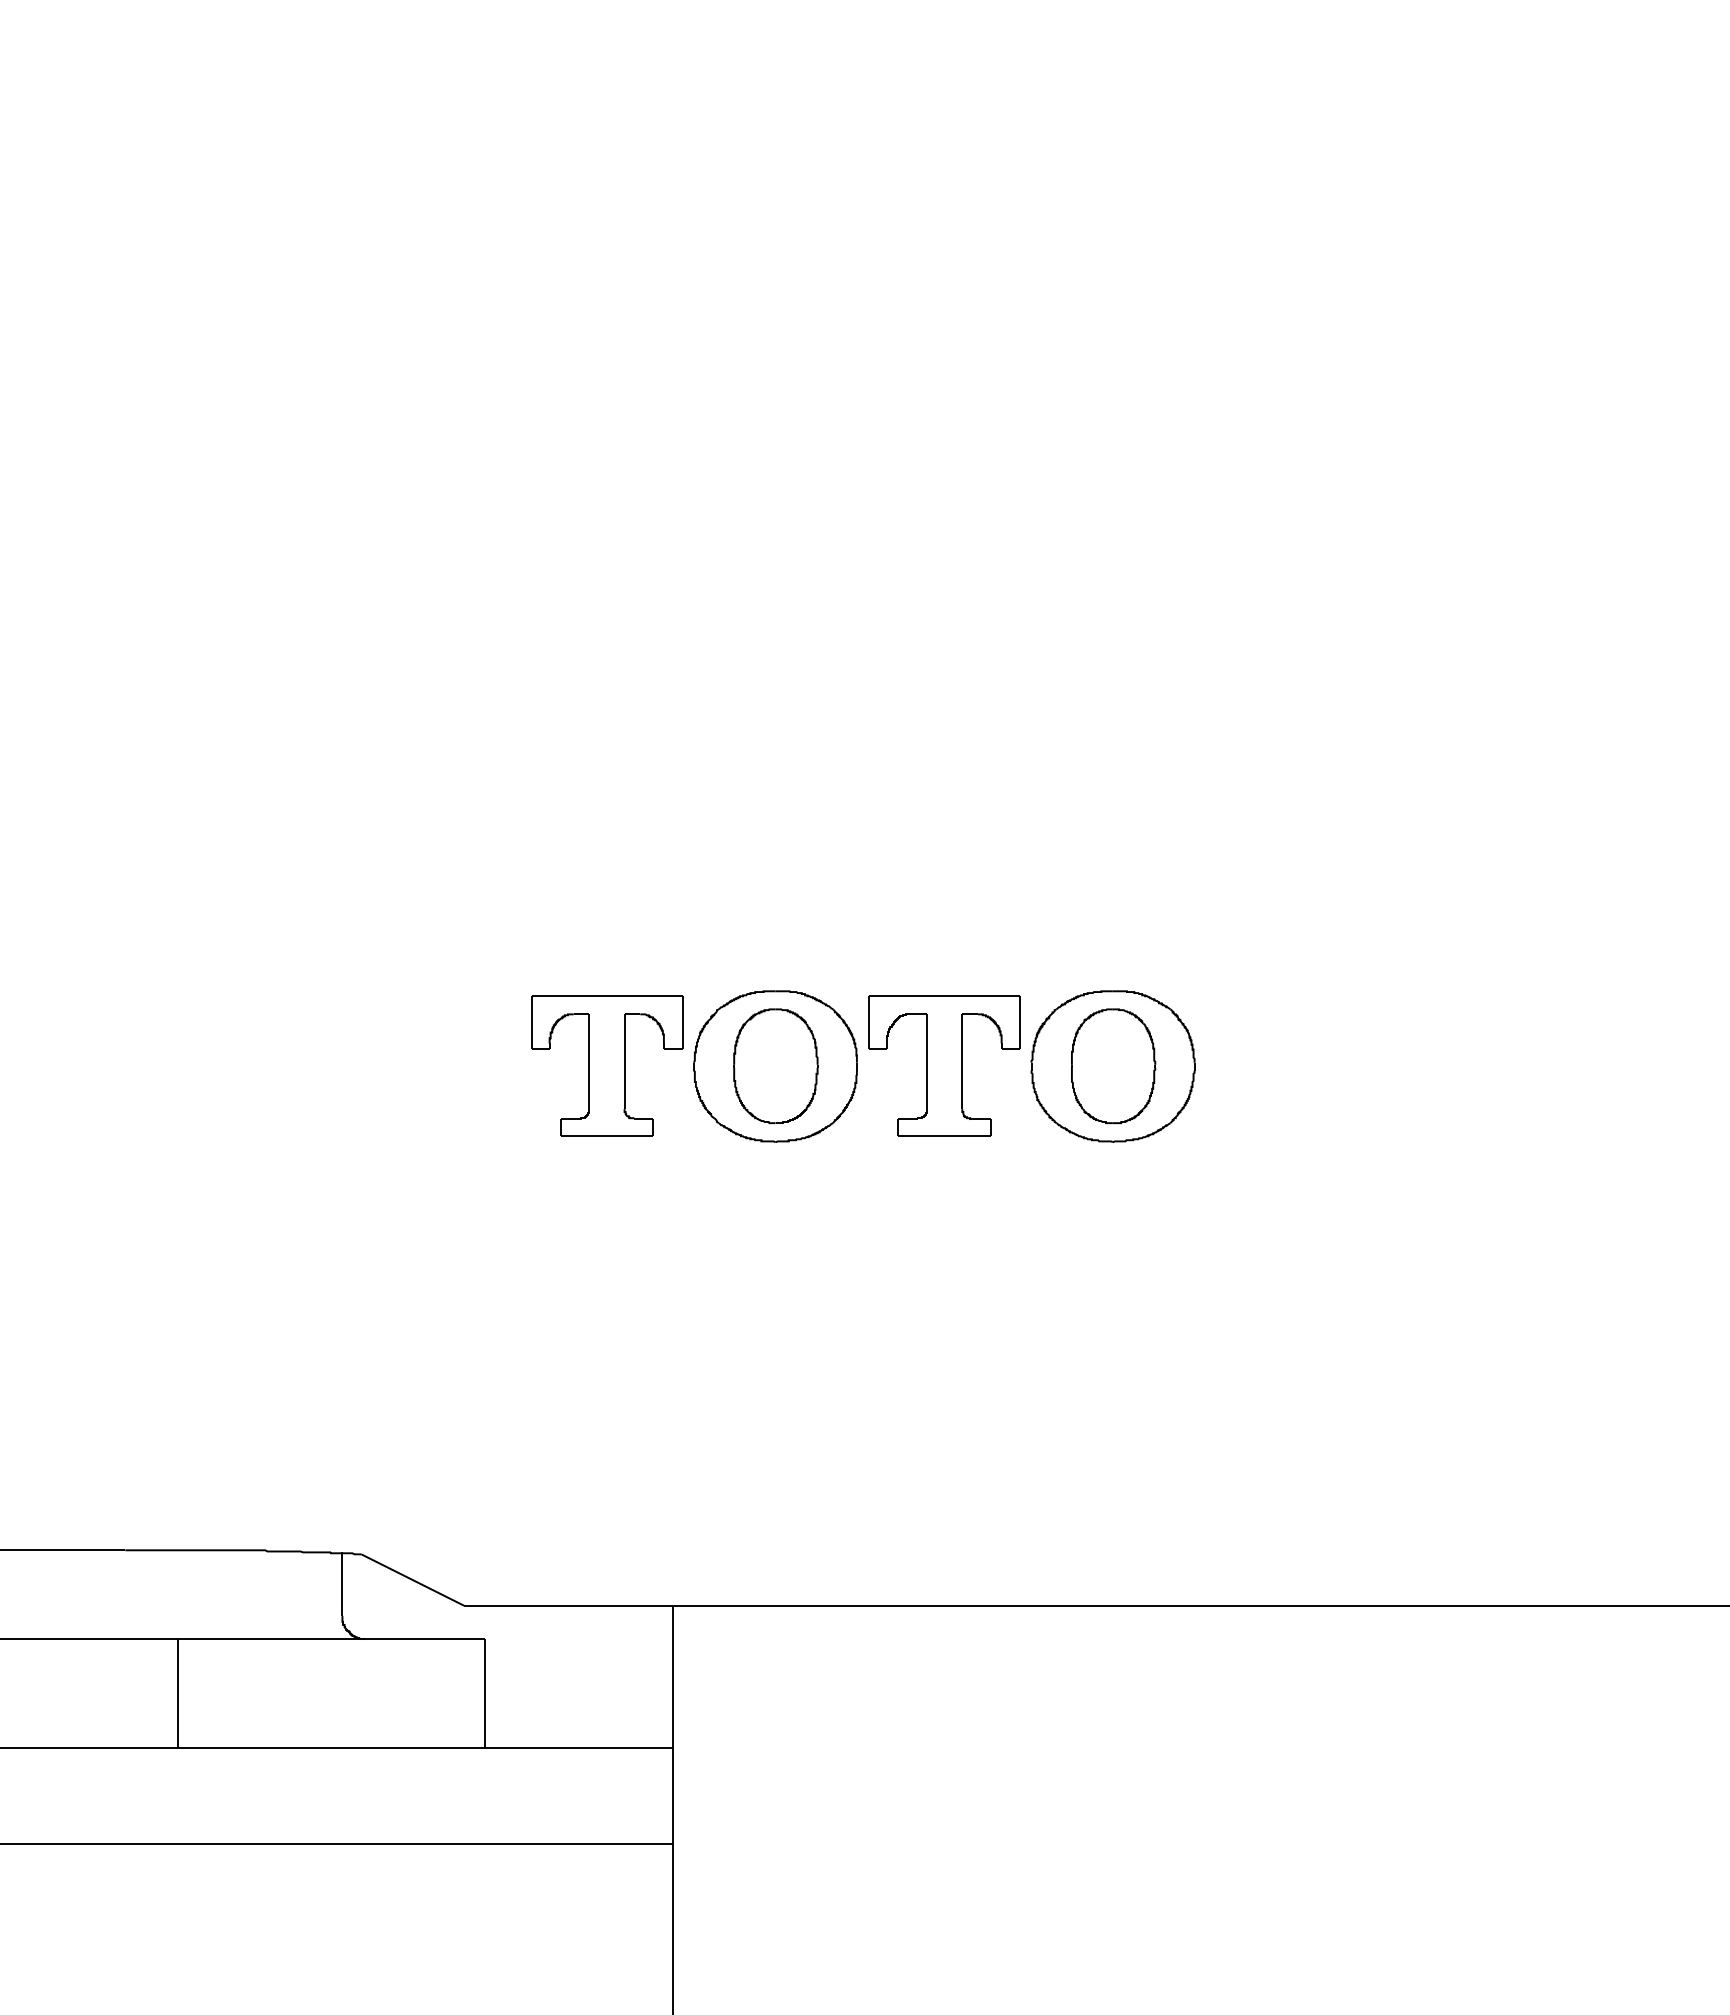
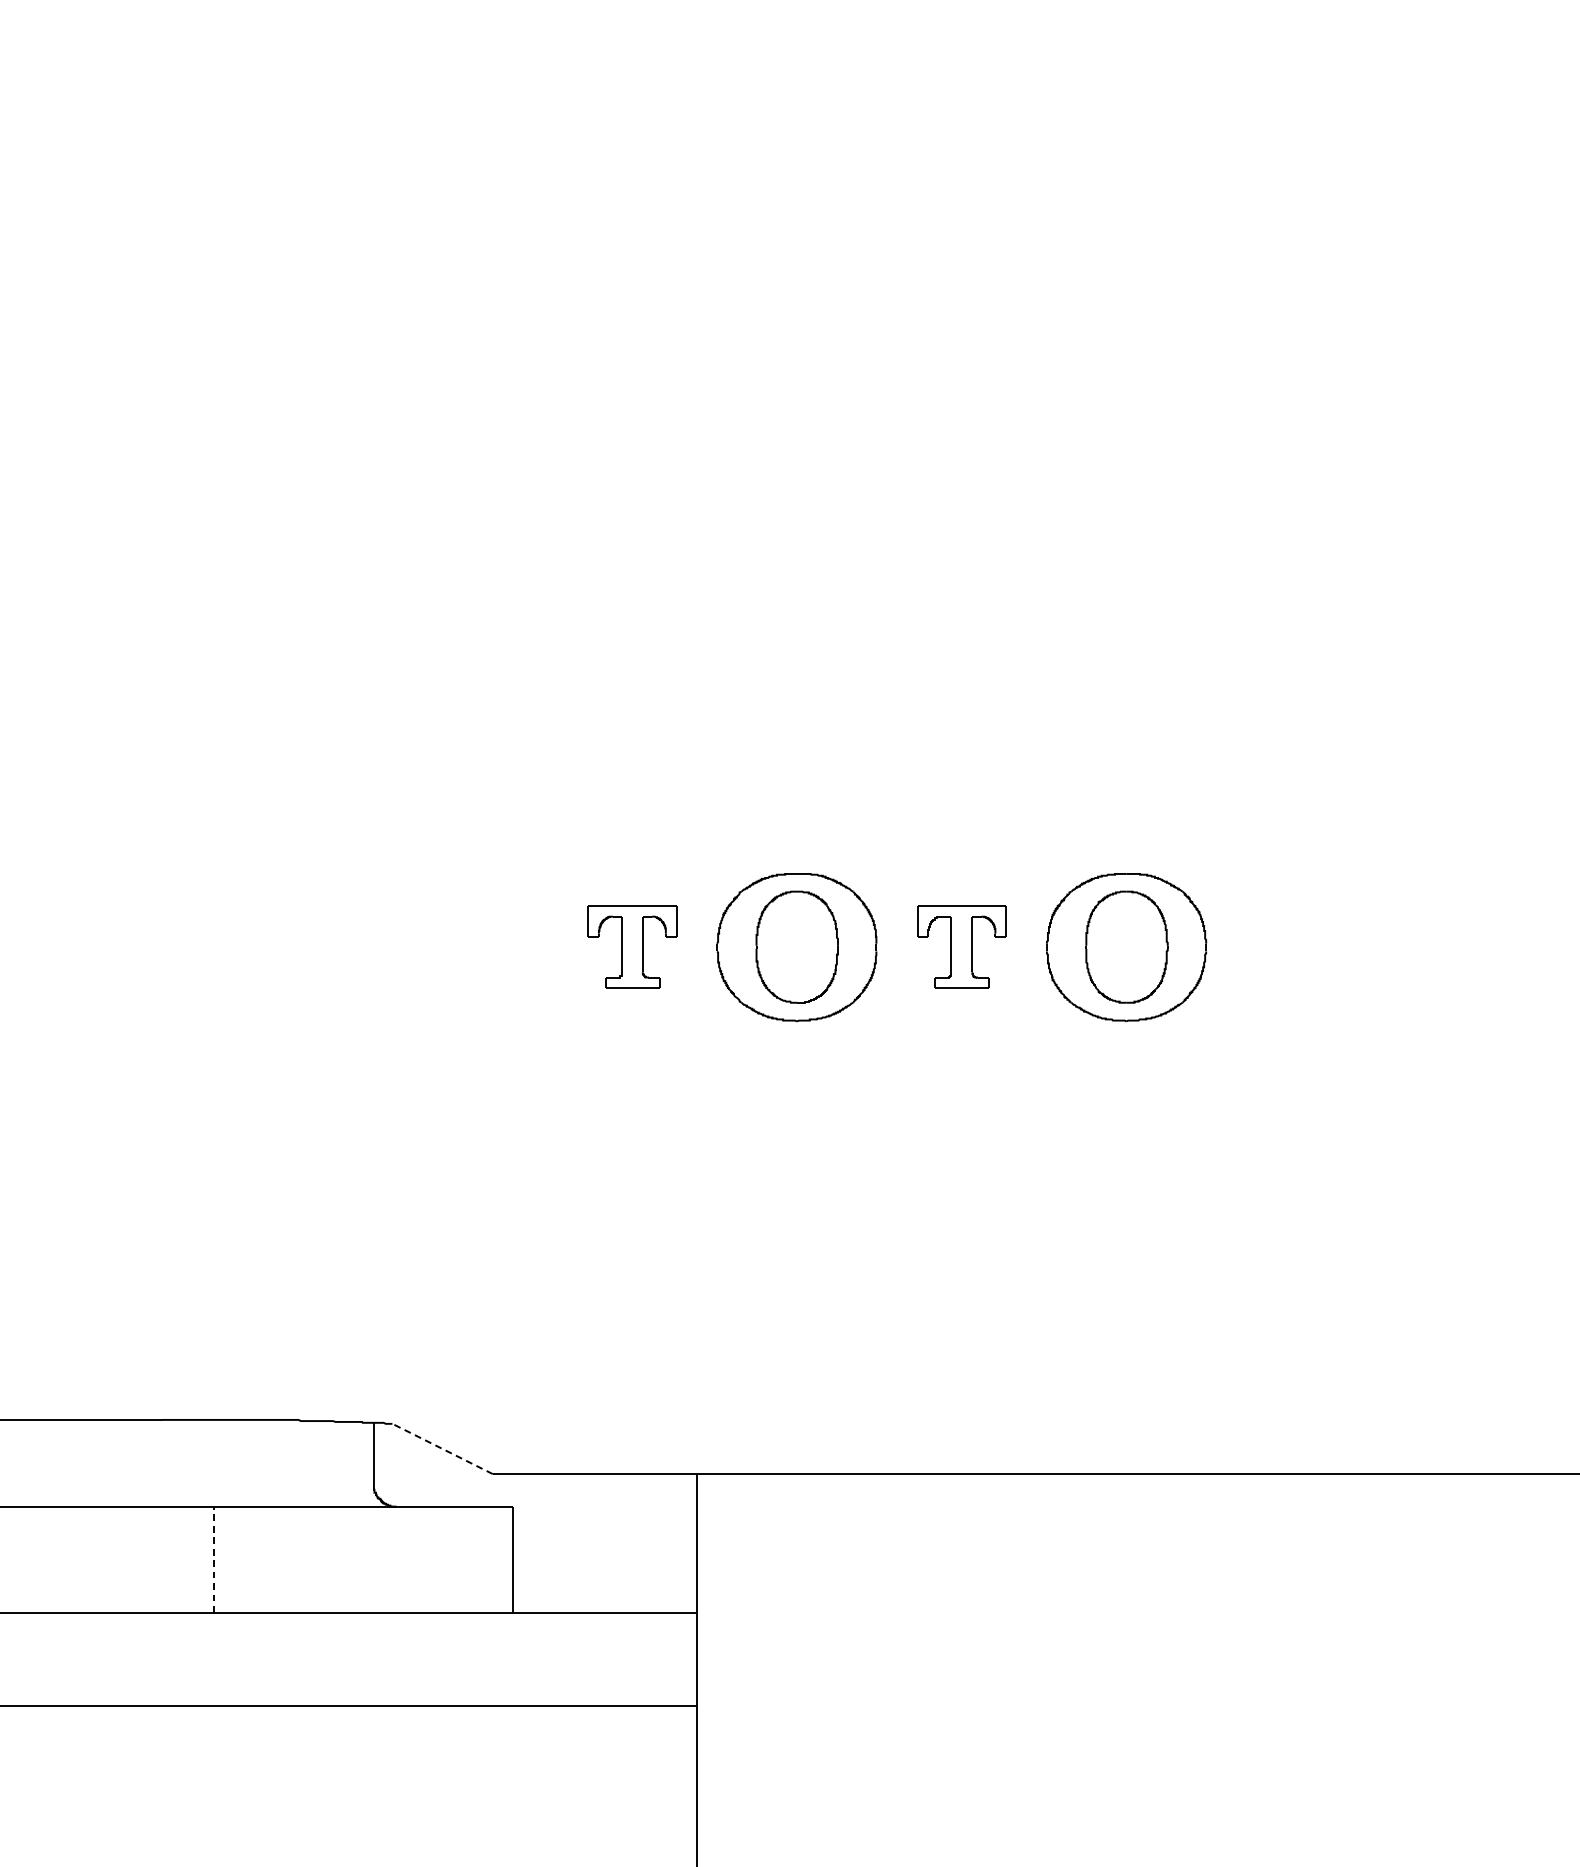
part: (607, 1065) -> (632, 946), size x0.6
part: (944, 1065) -> (961, 946), size x0.6
line: (412, 1579) -> (442, 1448), solid -> dashed
line: (178, 1692) -> (213, 1558), solid -> dashed

